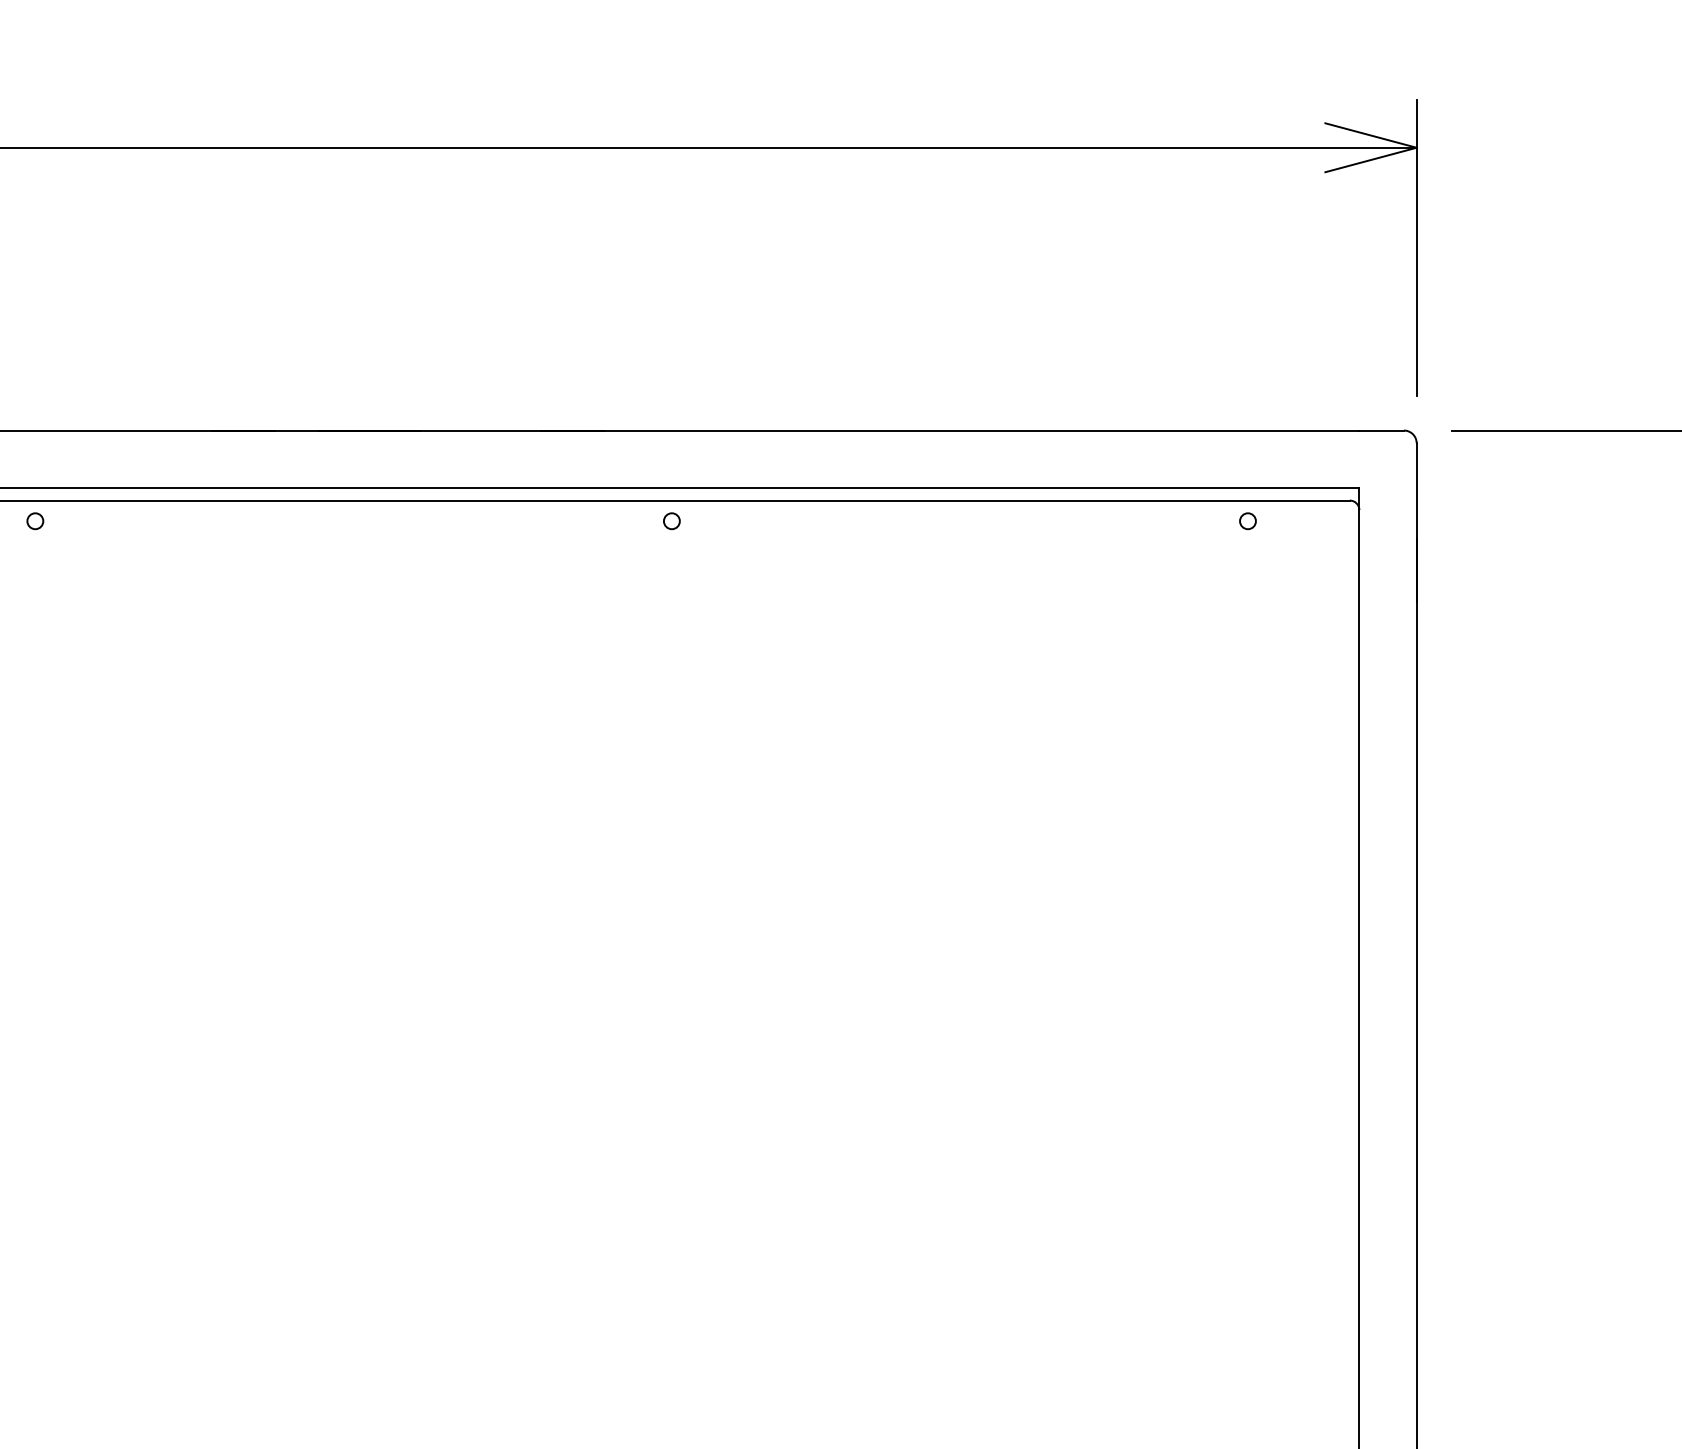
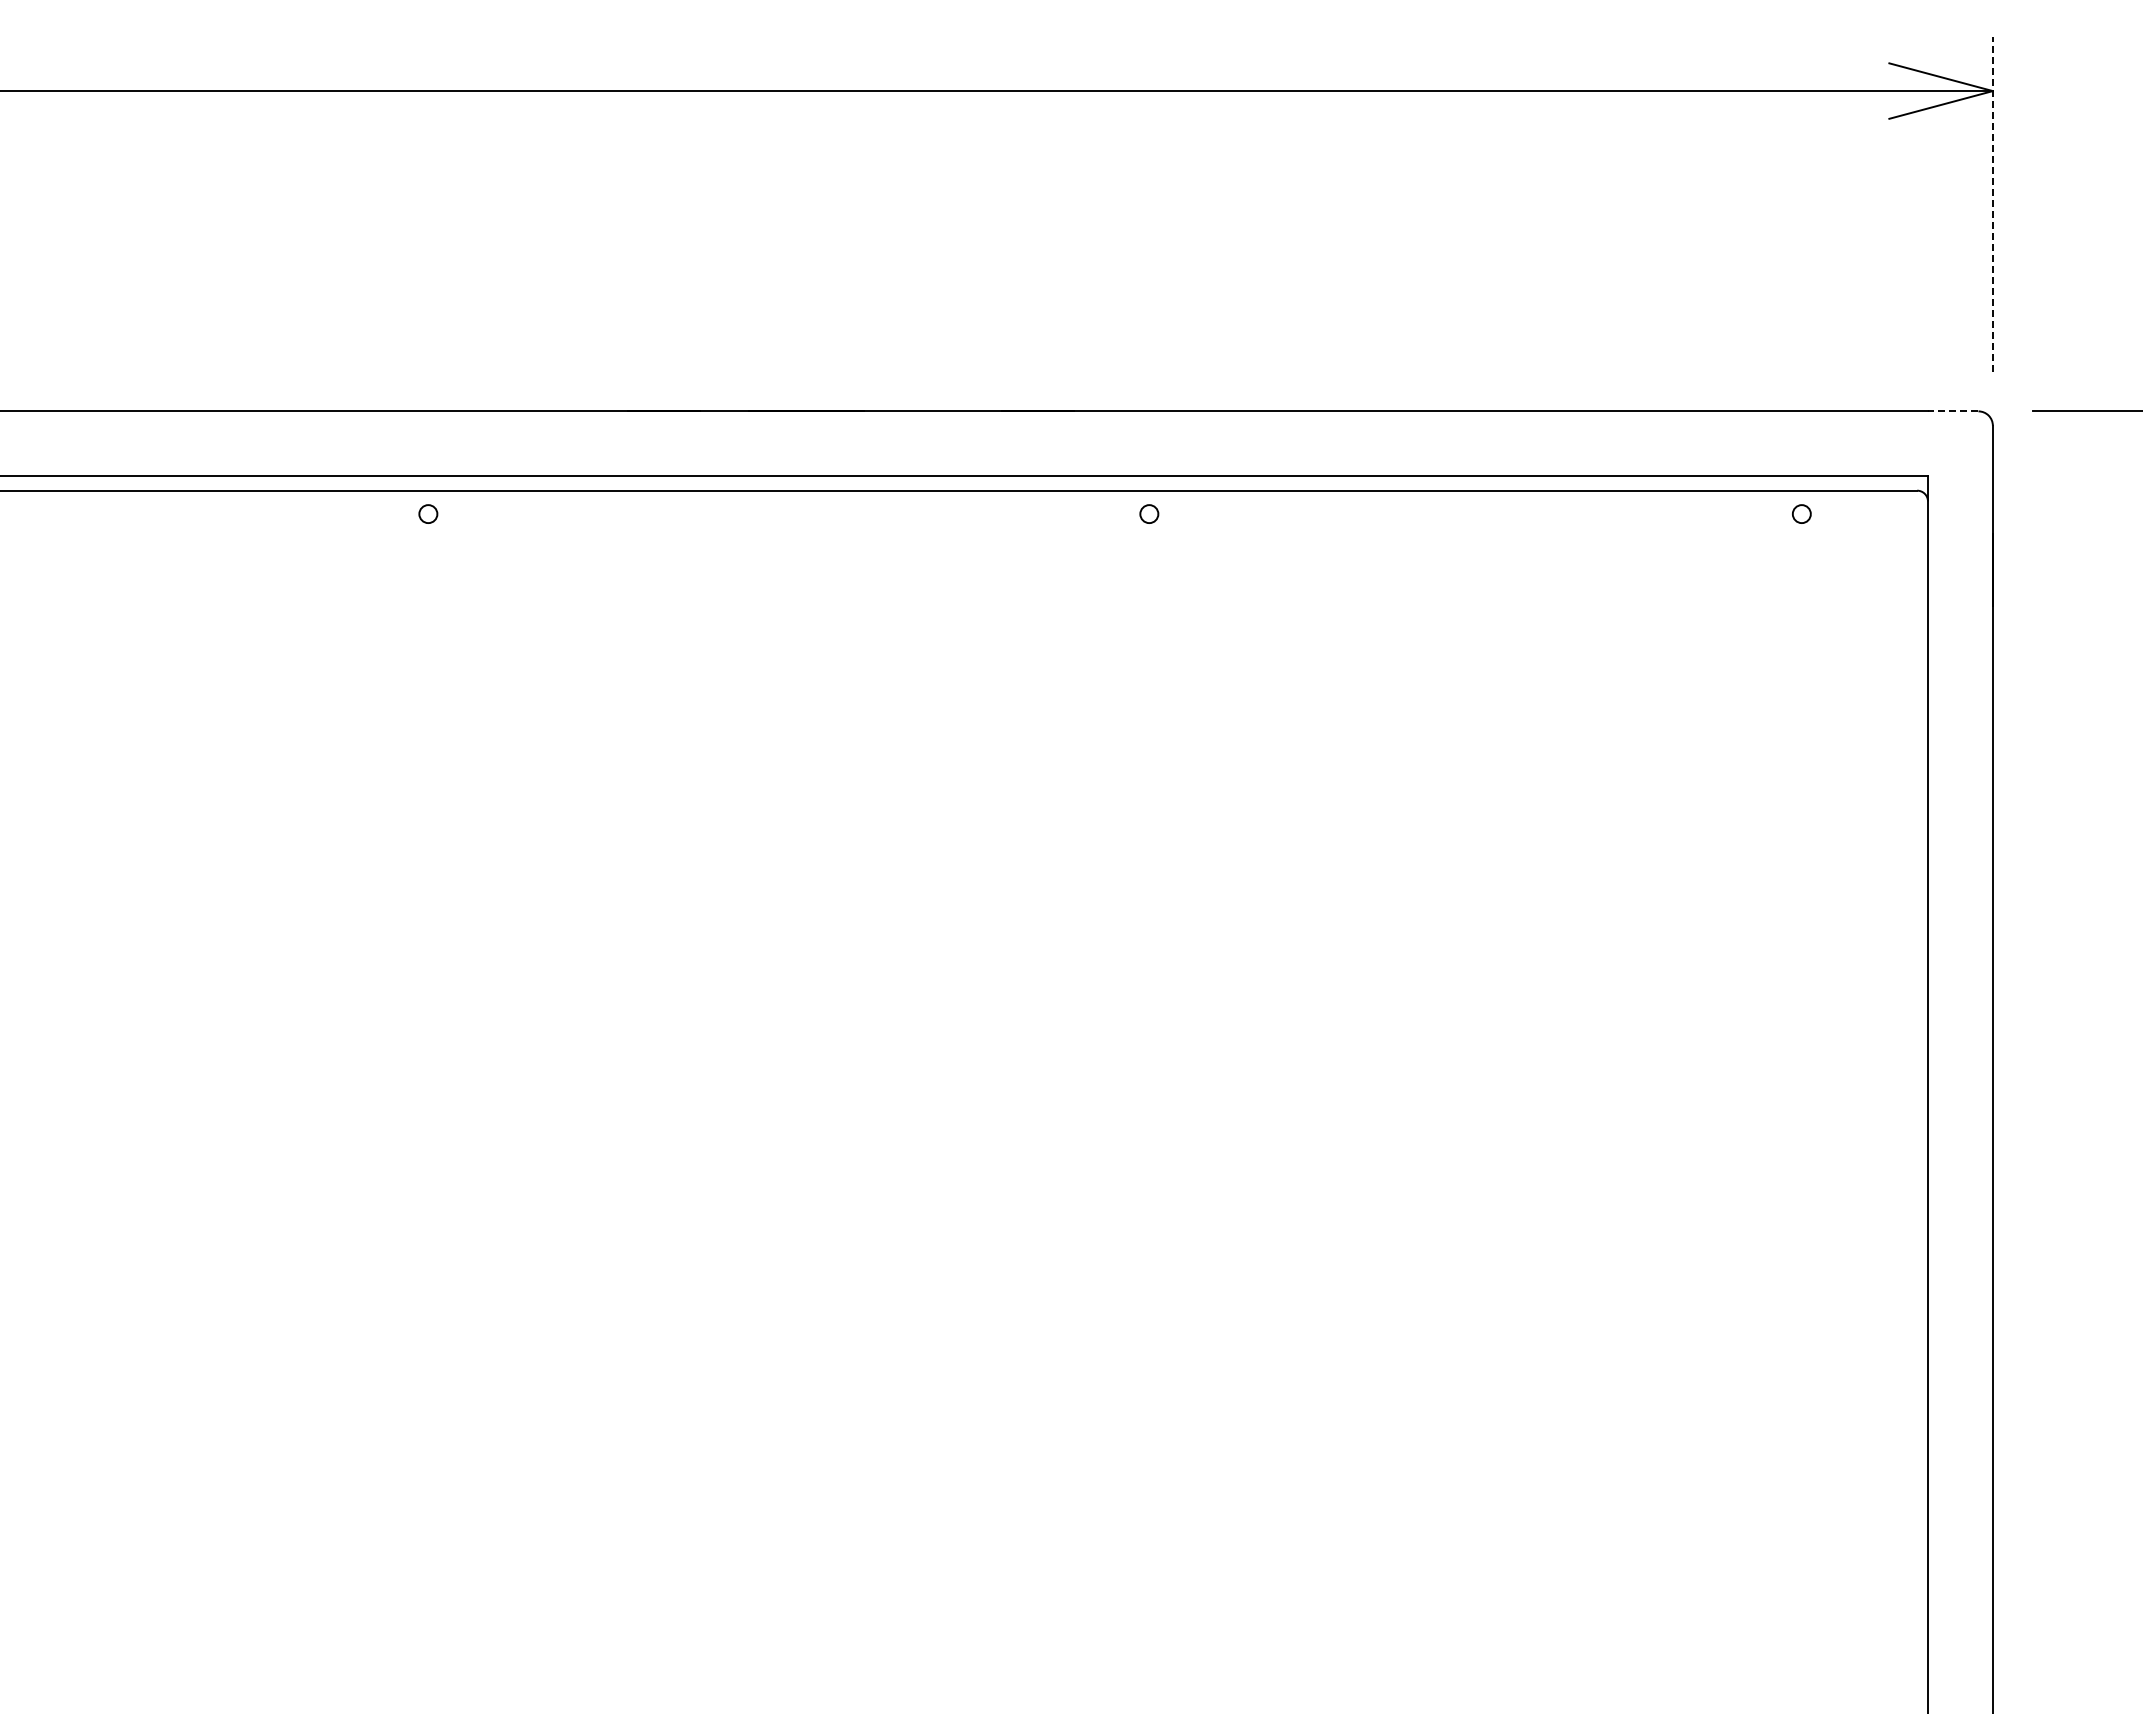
line: (1416, 247) -> (1992, 203), solid -> dashed
line: (1381, 430) -> (1952, 411), solid -> dashed

